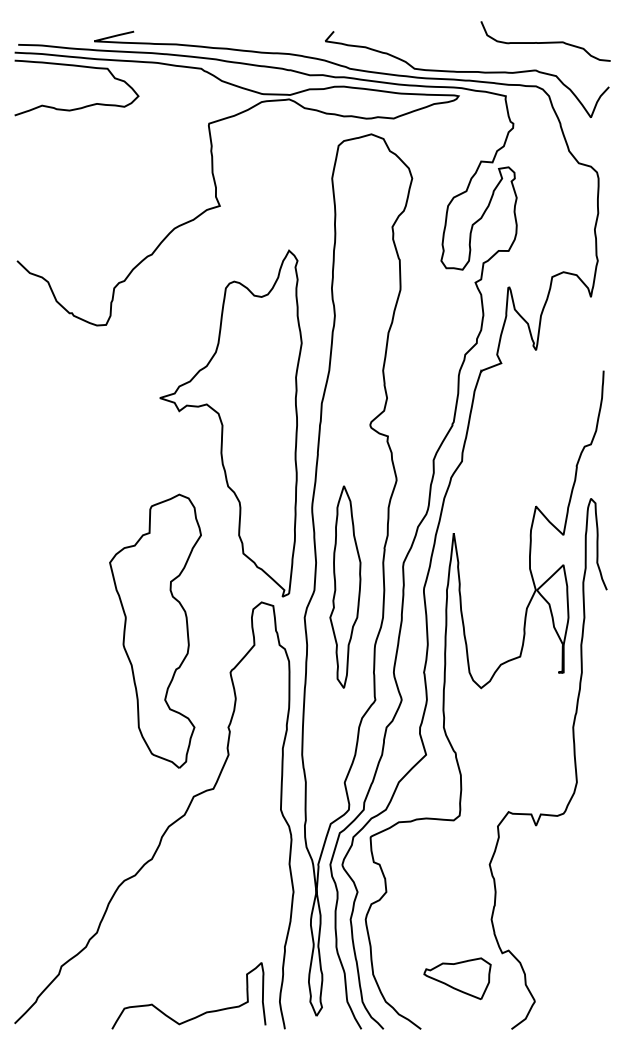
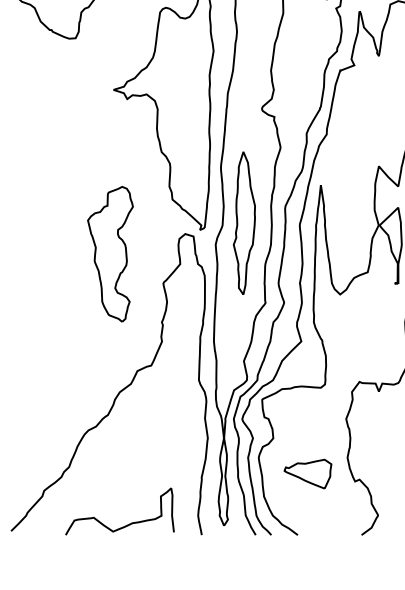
part: (155, 630) -> (110, 253), size x0.7
part: (457, 978) -> (307, 473), moved
curve: (197, 1015) -> (125, 525), moved

